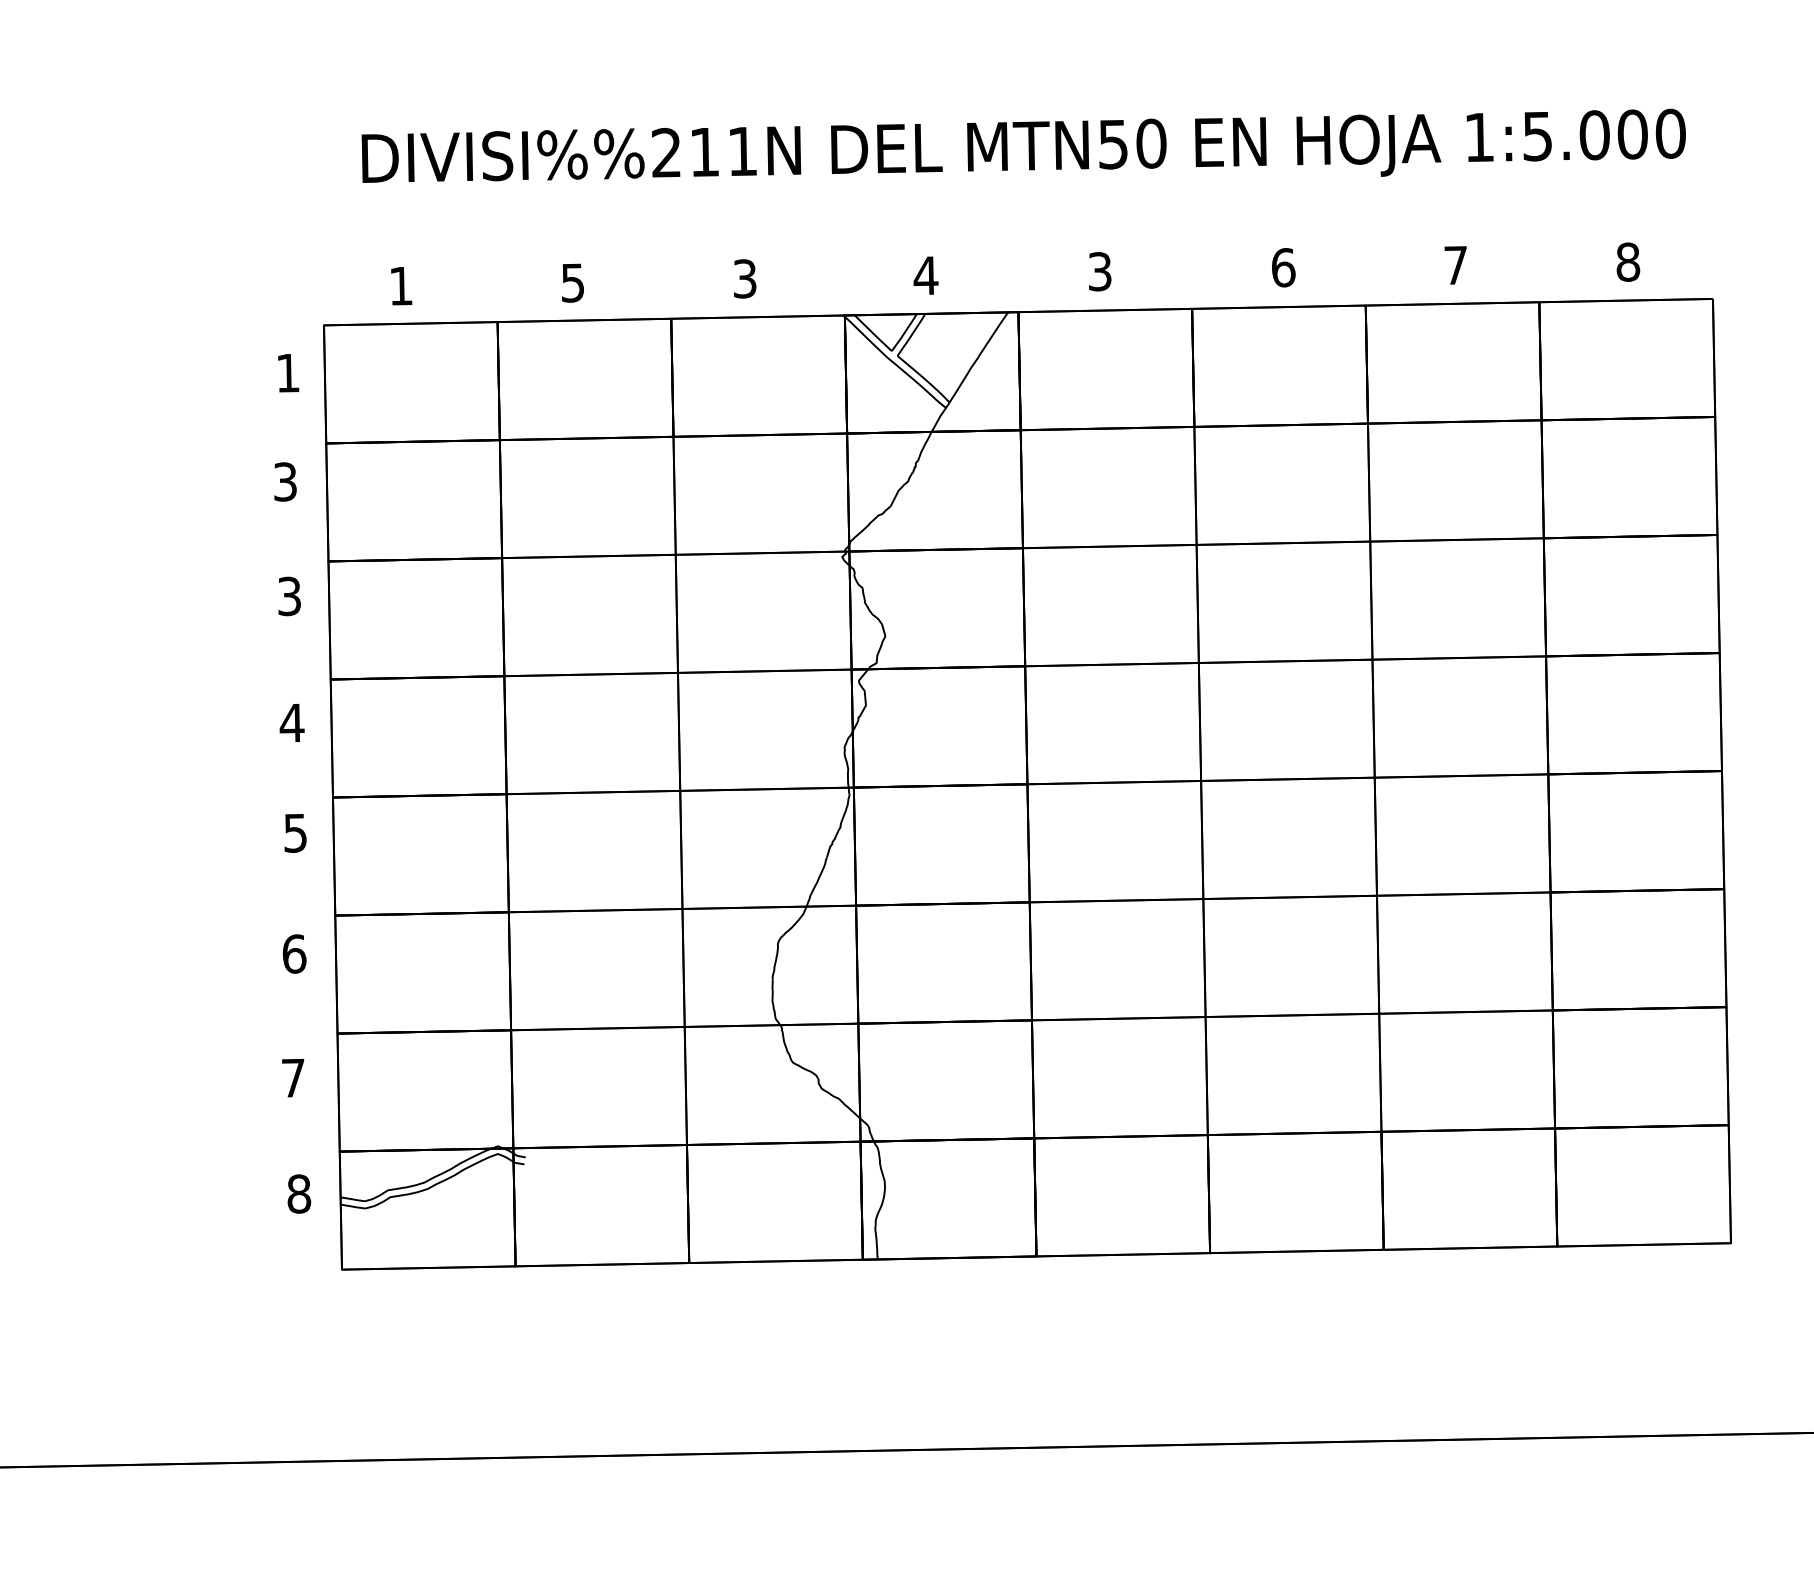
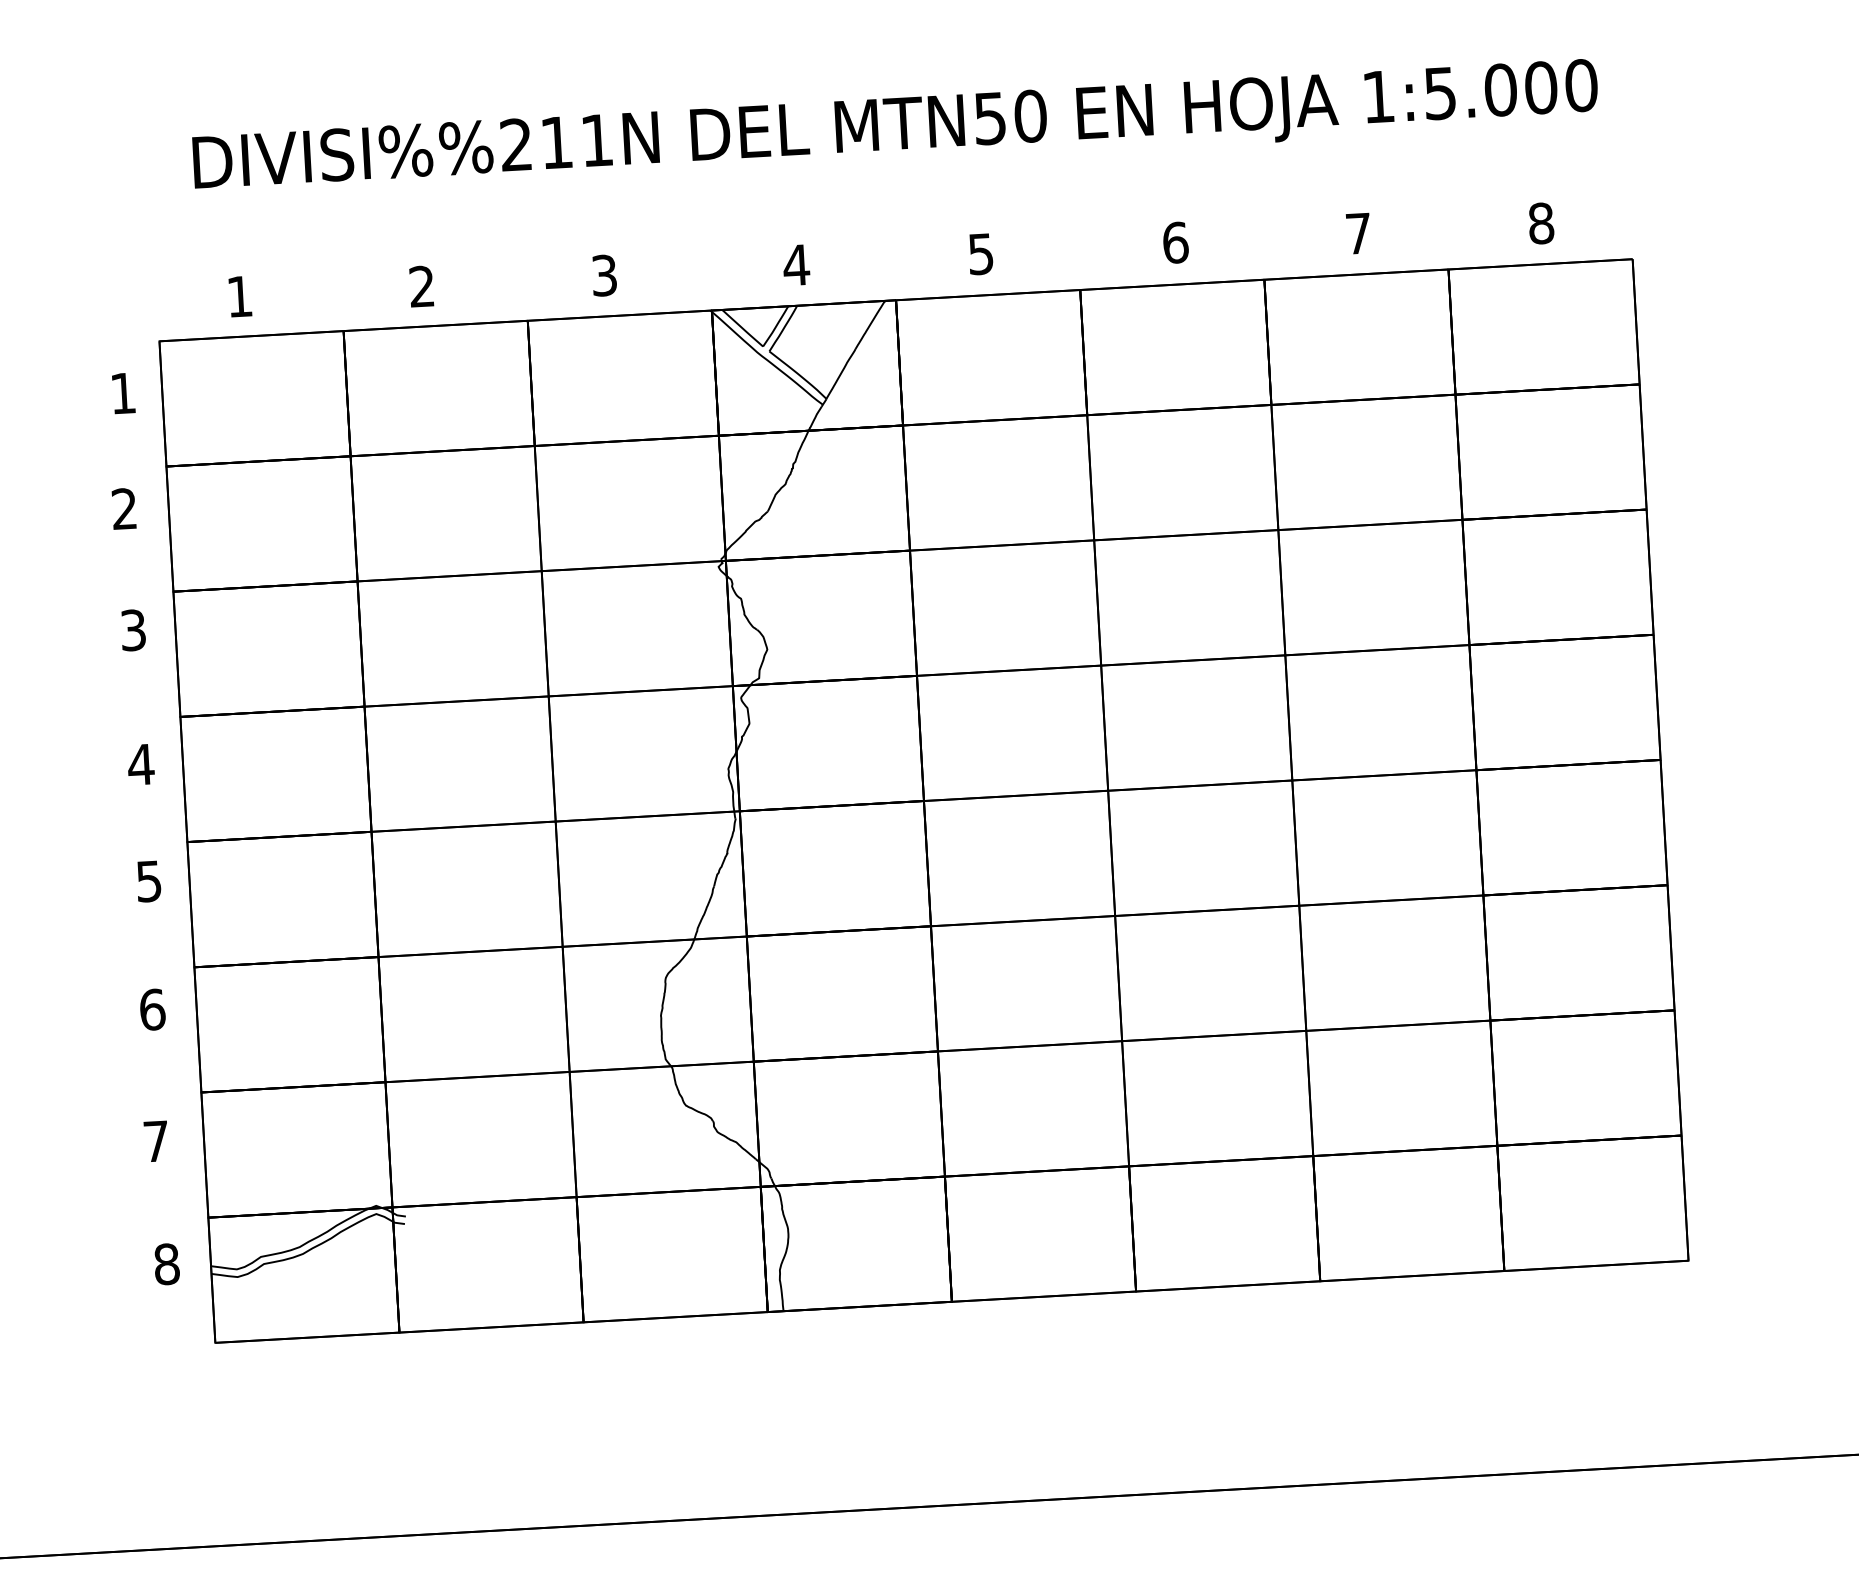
text: (1100, 271) -> (981, 253), 3 -> 5
text: (572, 282) -> (421, 286), 5 -> 2
text: (284, 481) -> (123, 508), 3 -> 2

